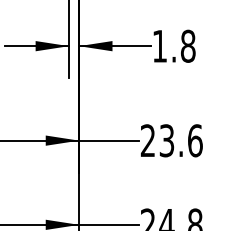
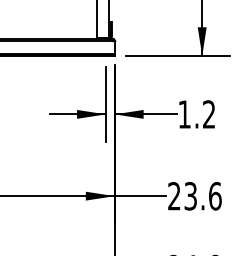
text: (187, 46) -> (208, 114), 1.8 -> 1.2

